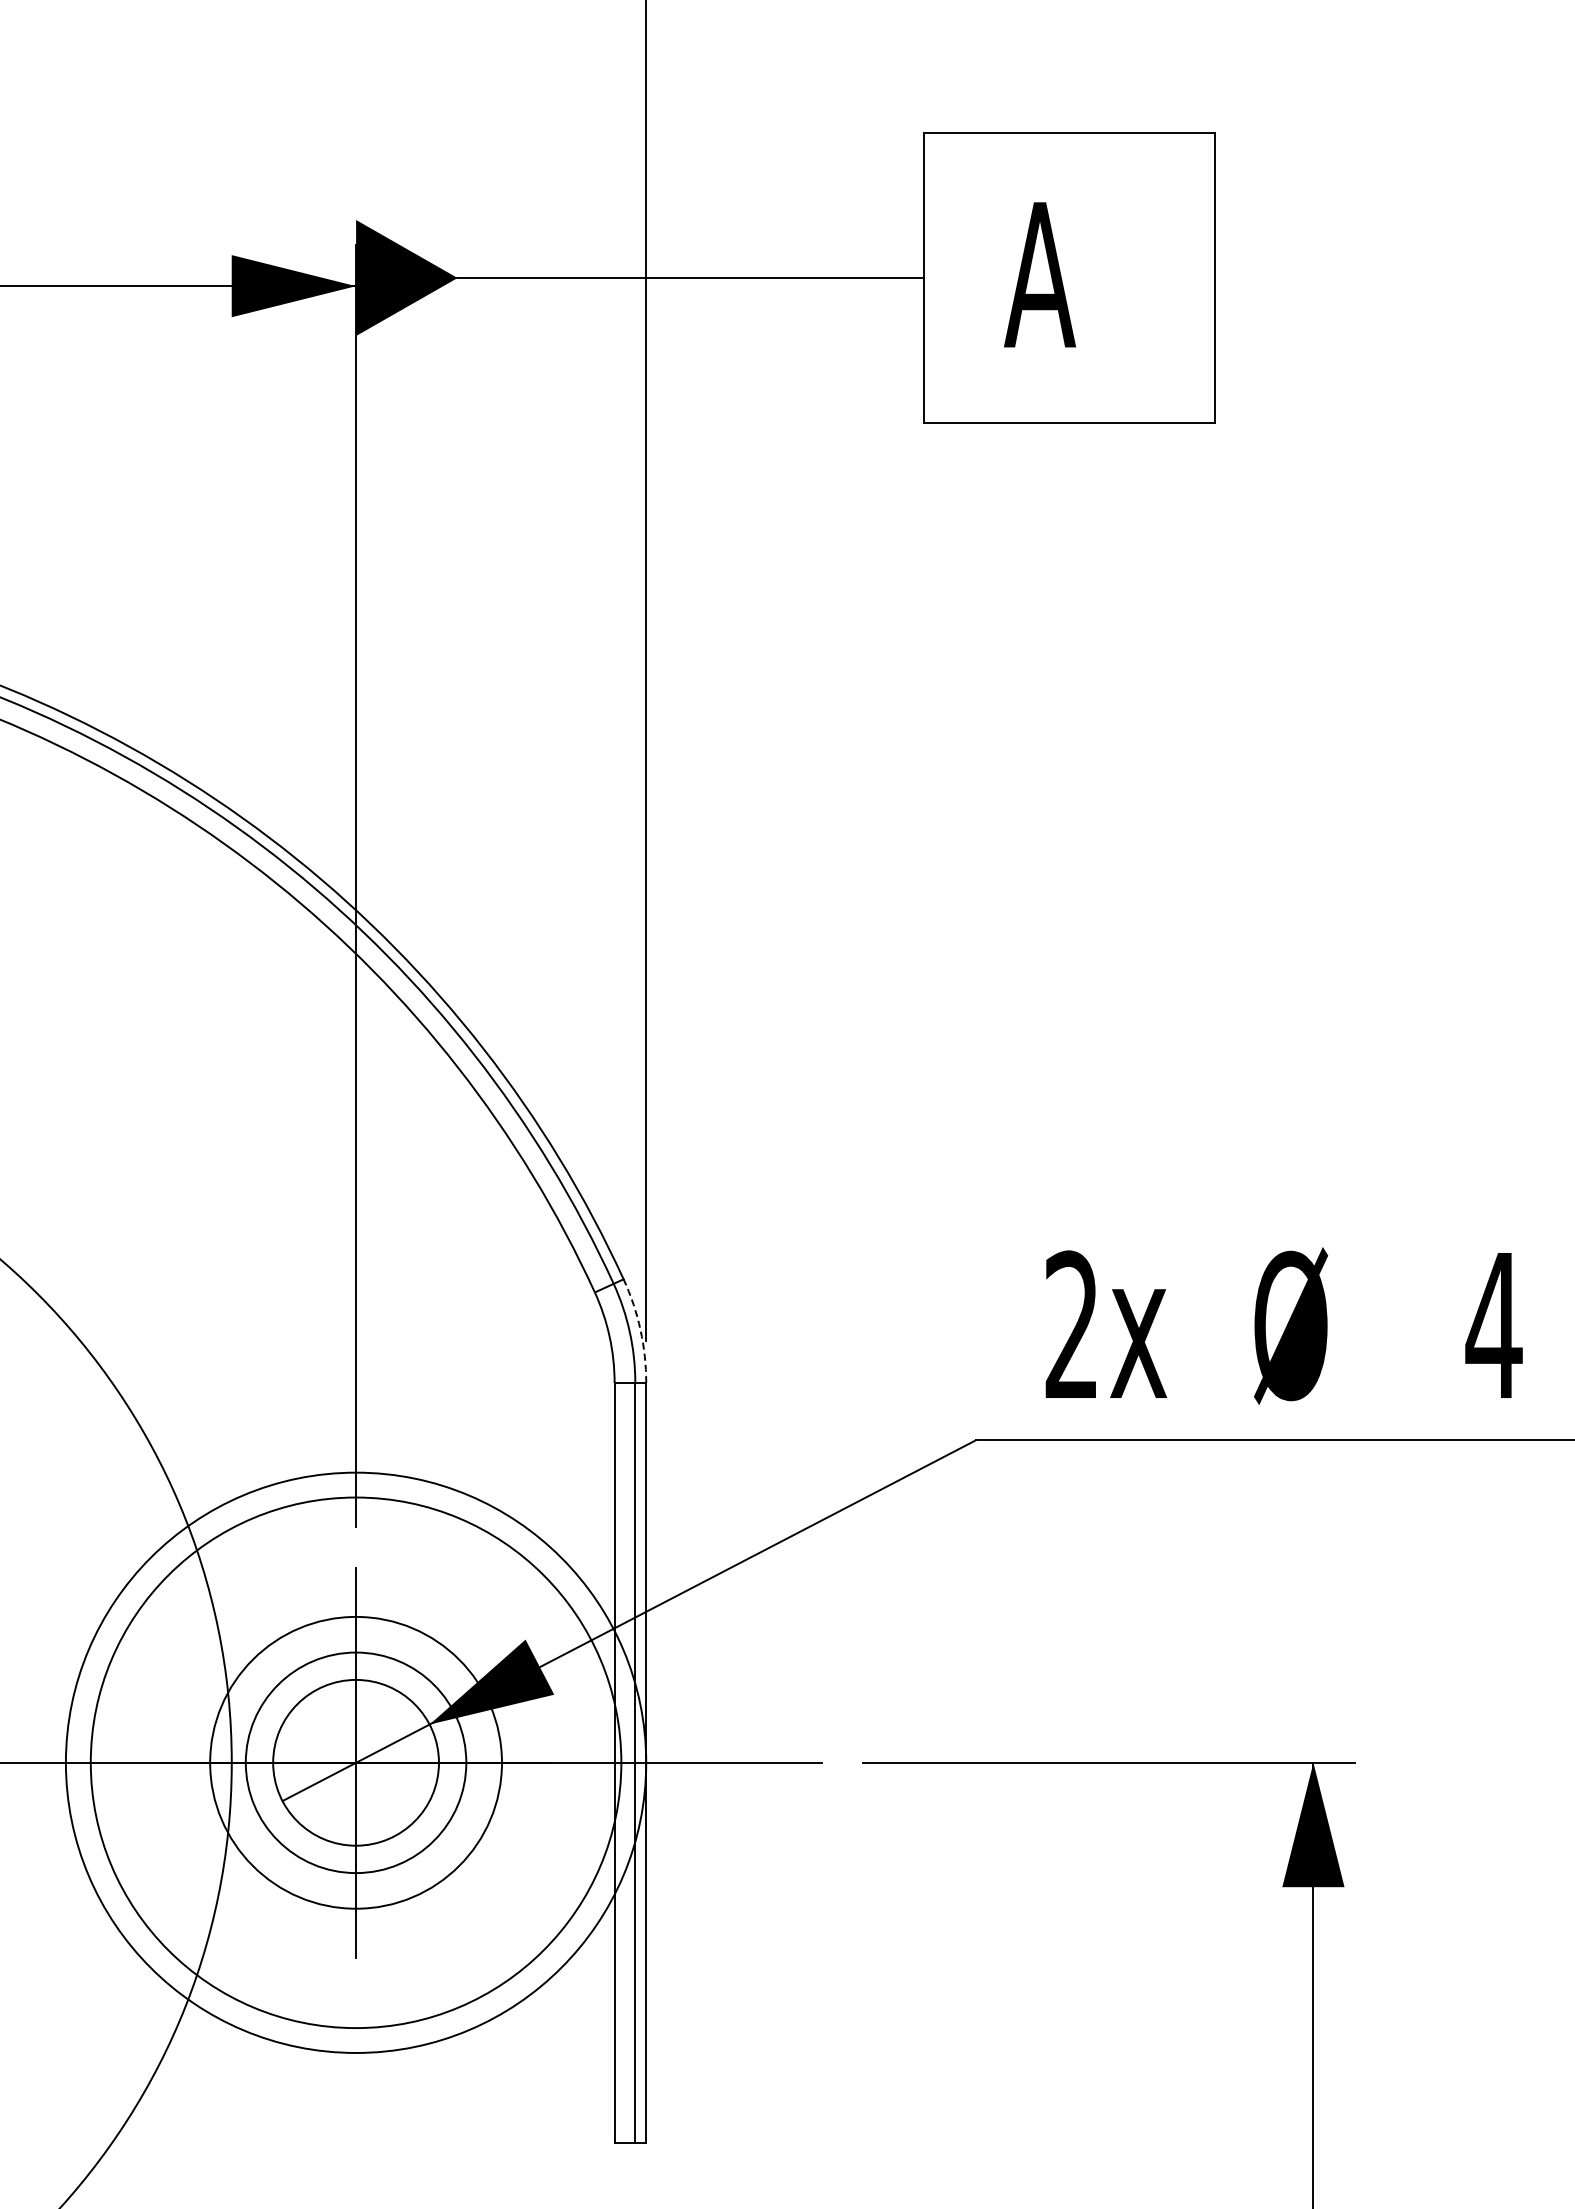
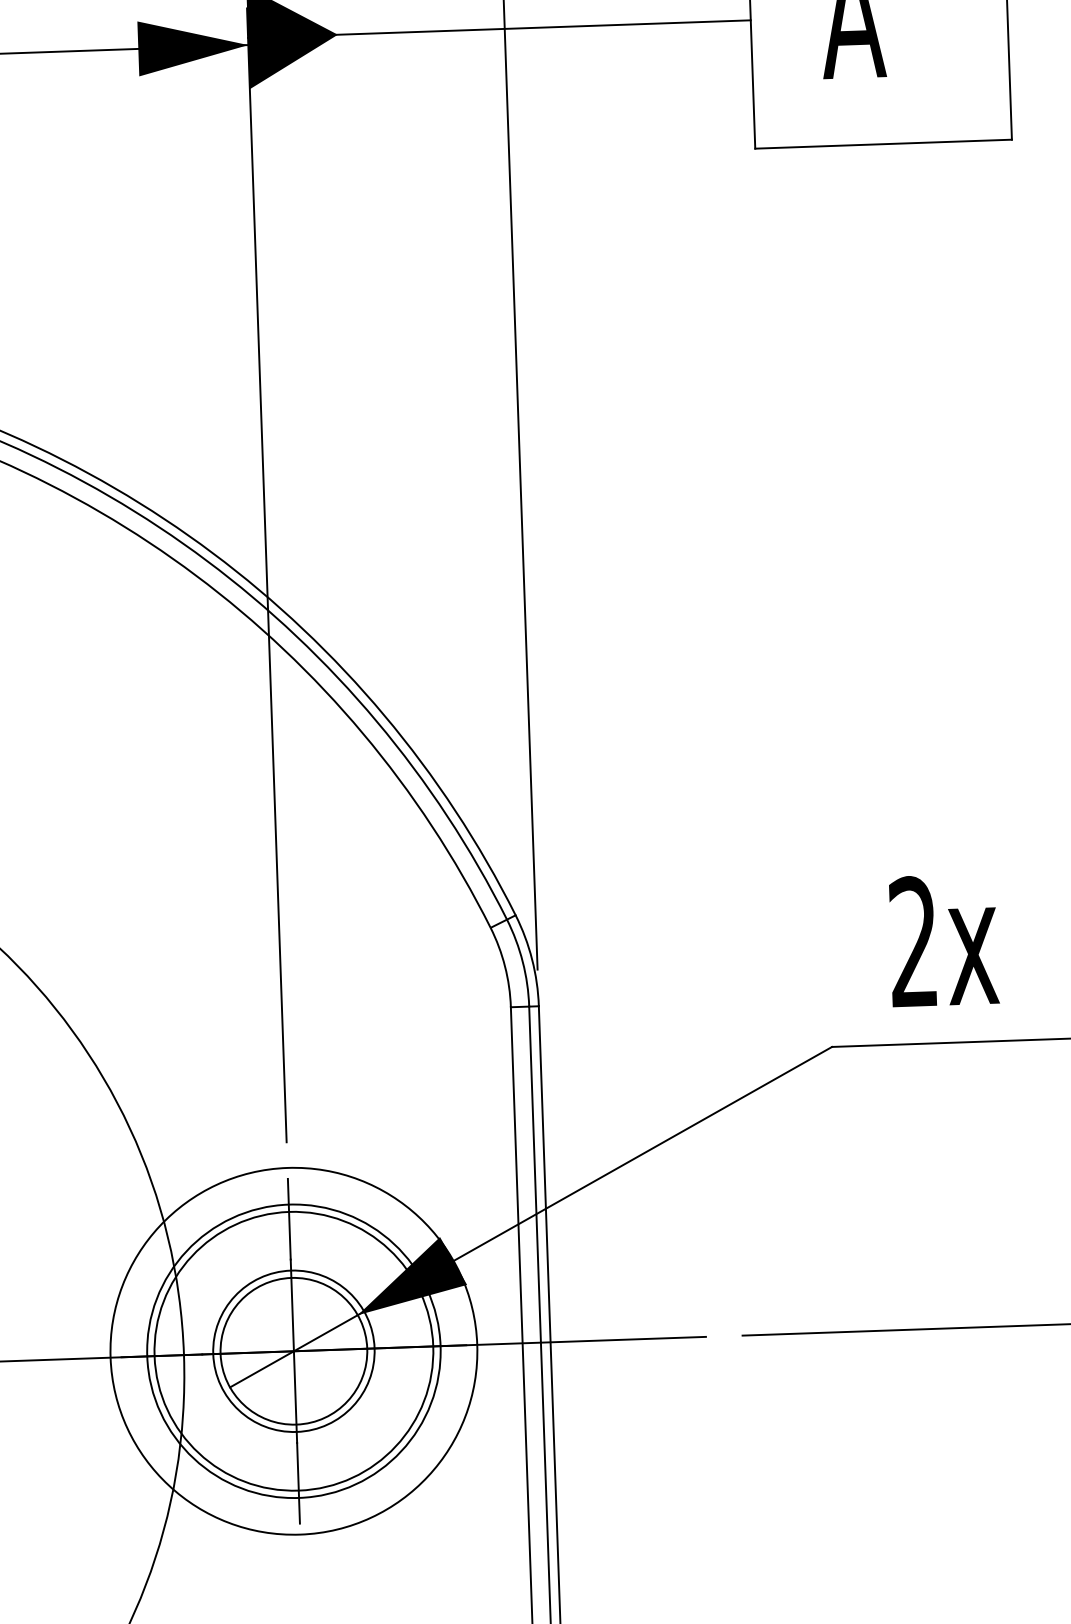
arc: (640, 1329) -> (532, 959), dashed -> solid
circle: (355, 1762) -> (293, 1351), size x0.62
circle: (355, 1762) -> (293, 1351), size x0.62
circle: (355, 1762) -> (293, 1351), size x0.71
circle: (355, 1762) -> (293, 1351), size x1.43

